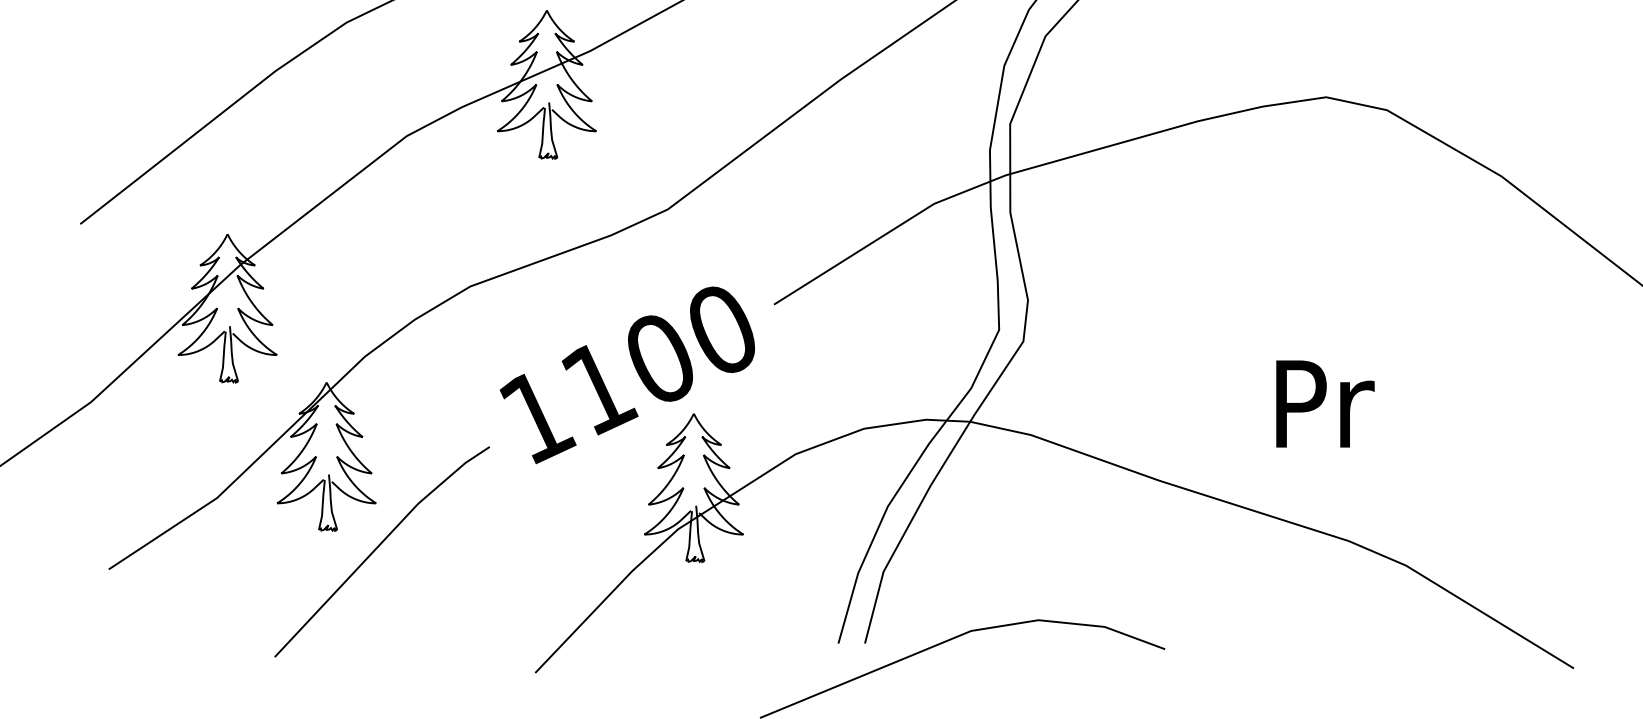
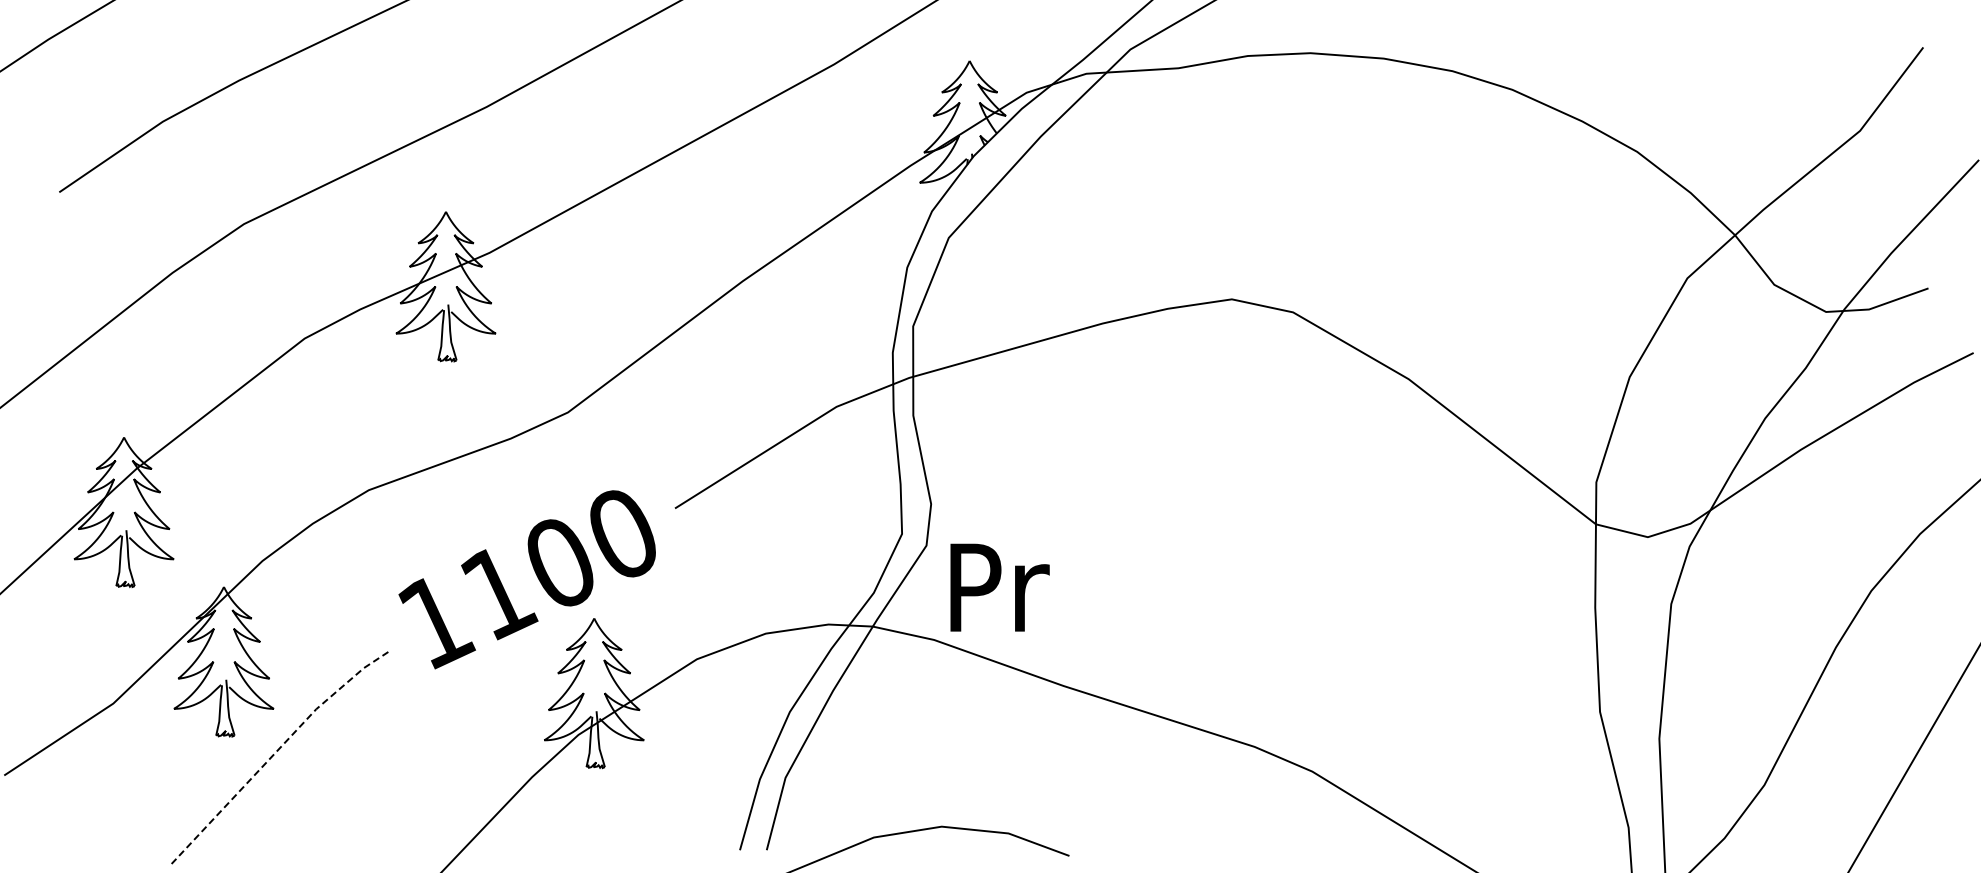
text: (1324, 403) -> (999, 587), moved
line: (378, 545) -> (276, 751), solid -> dashed

